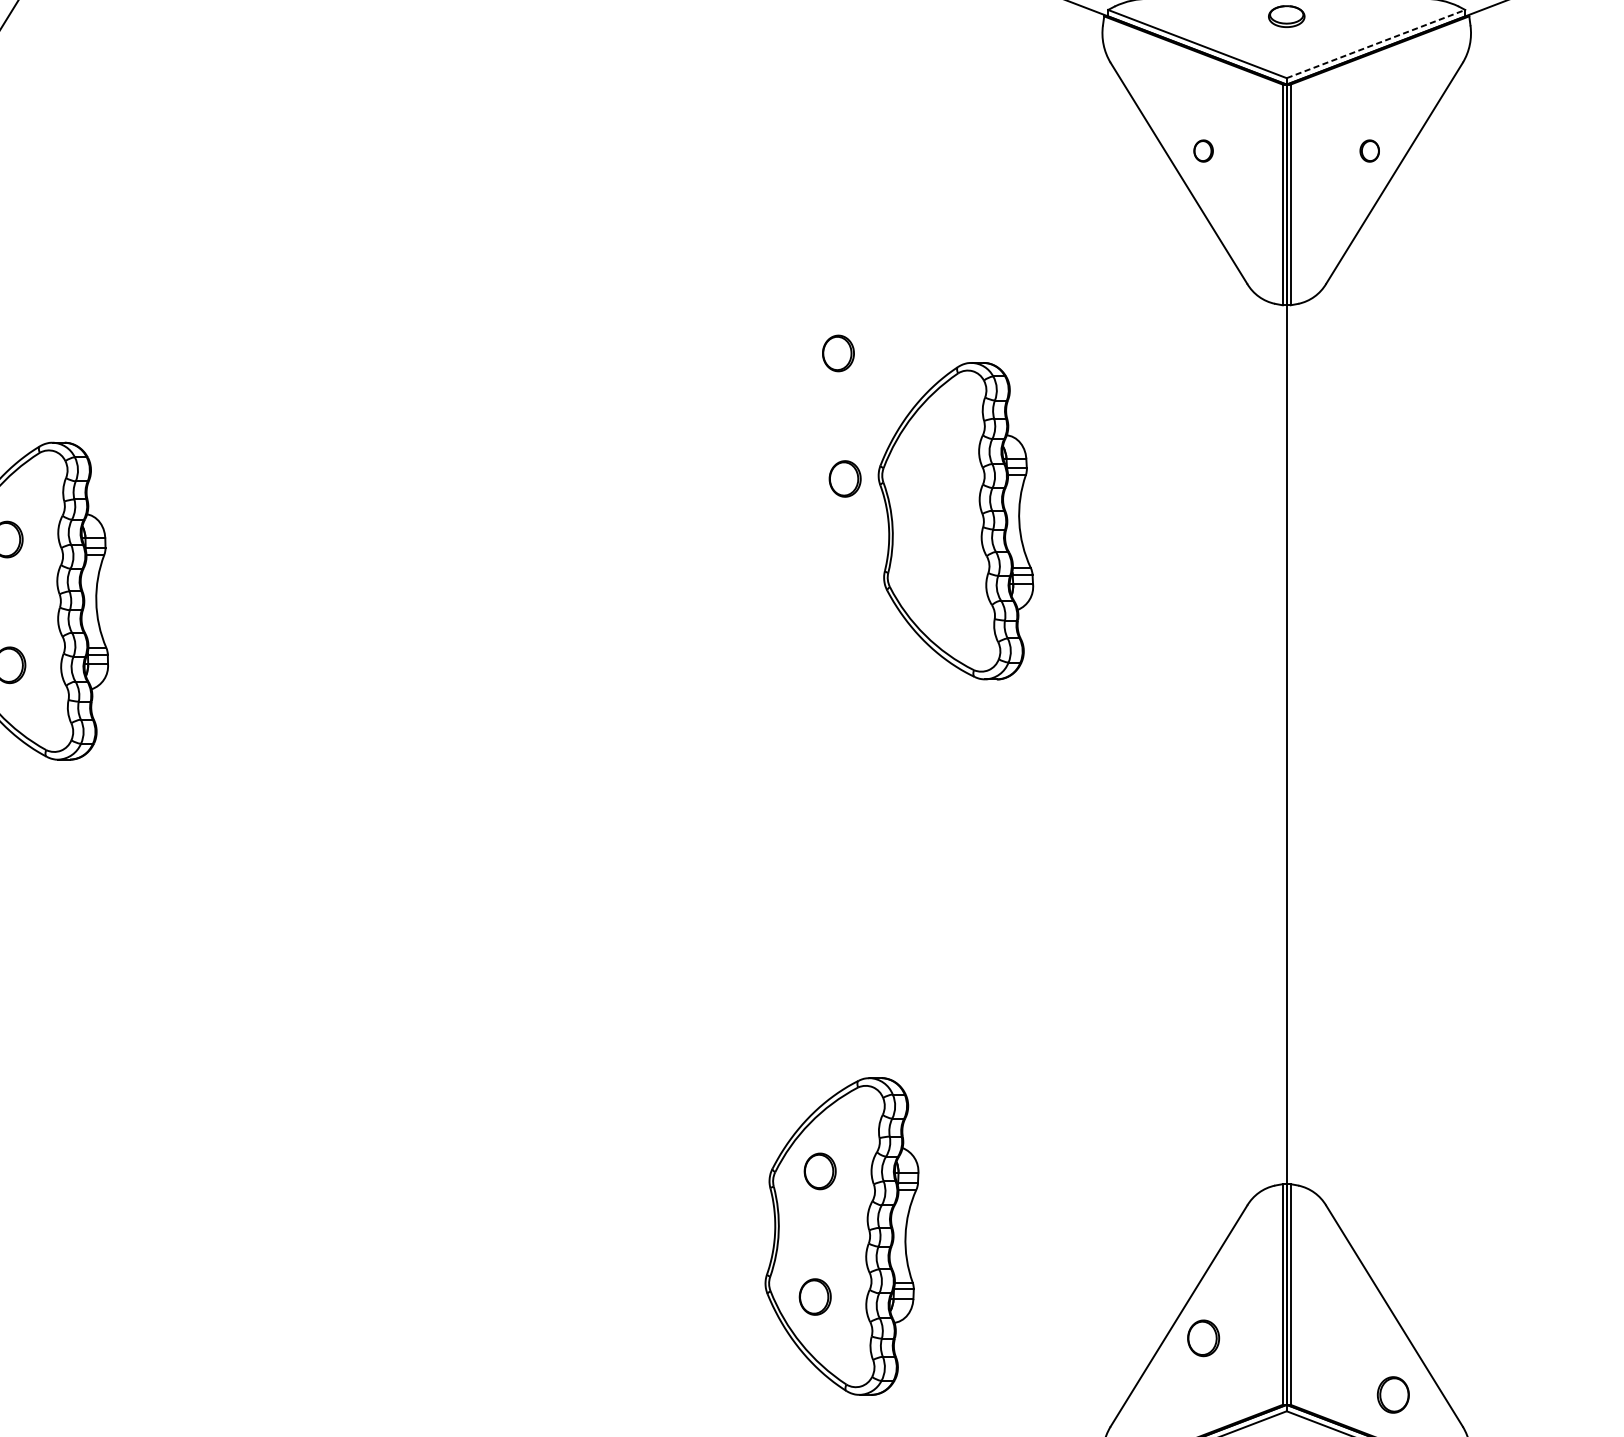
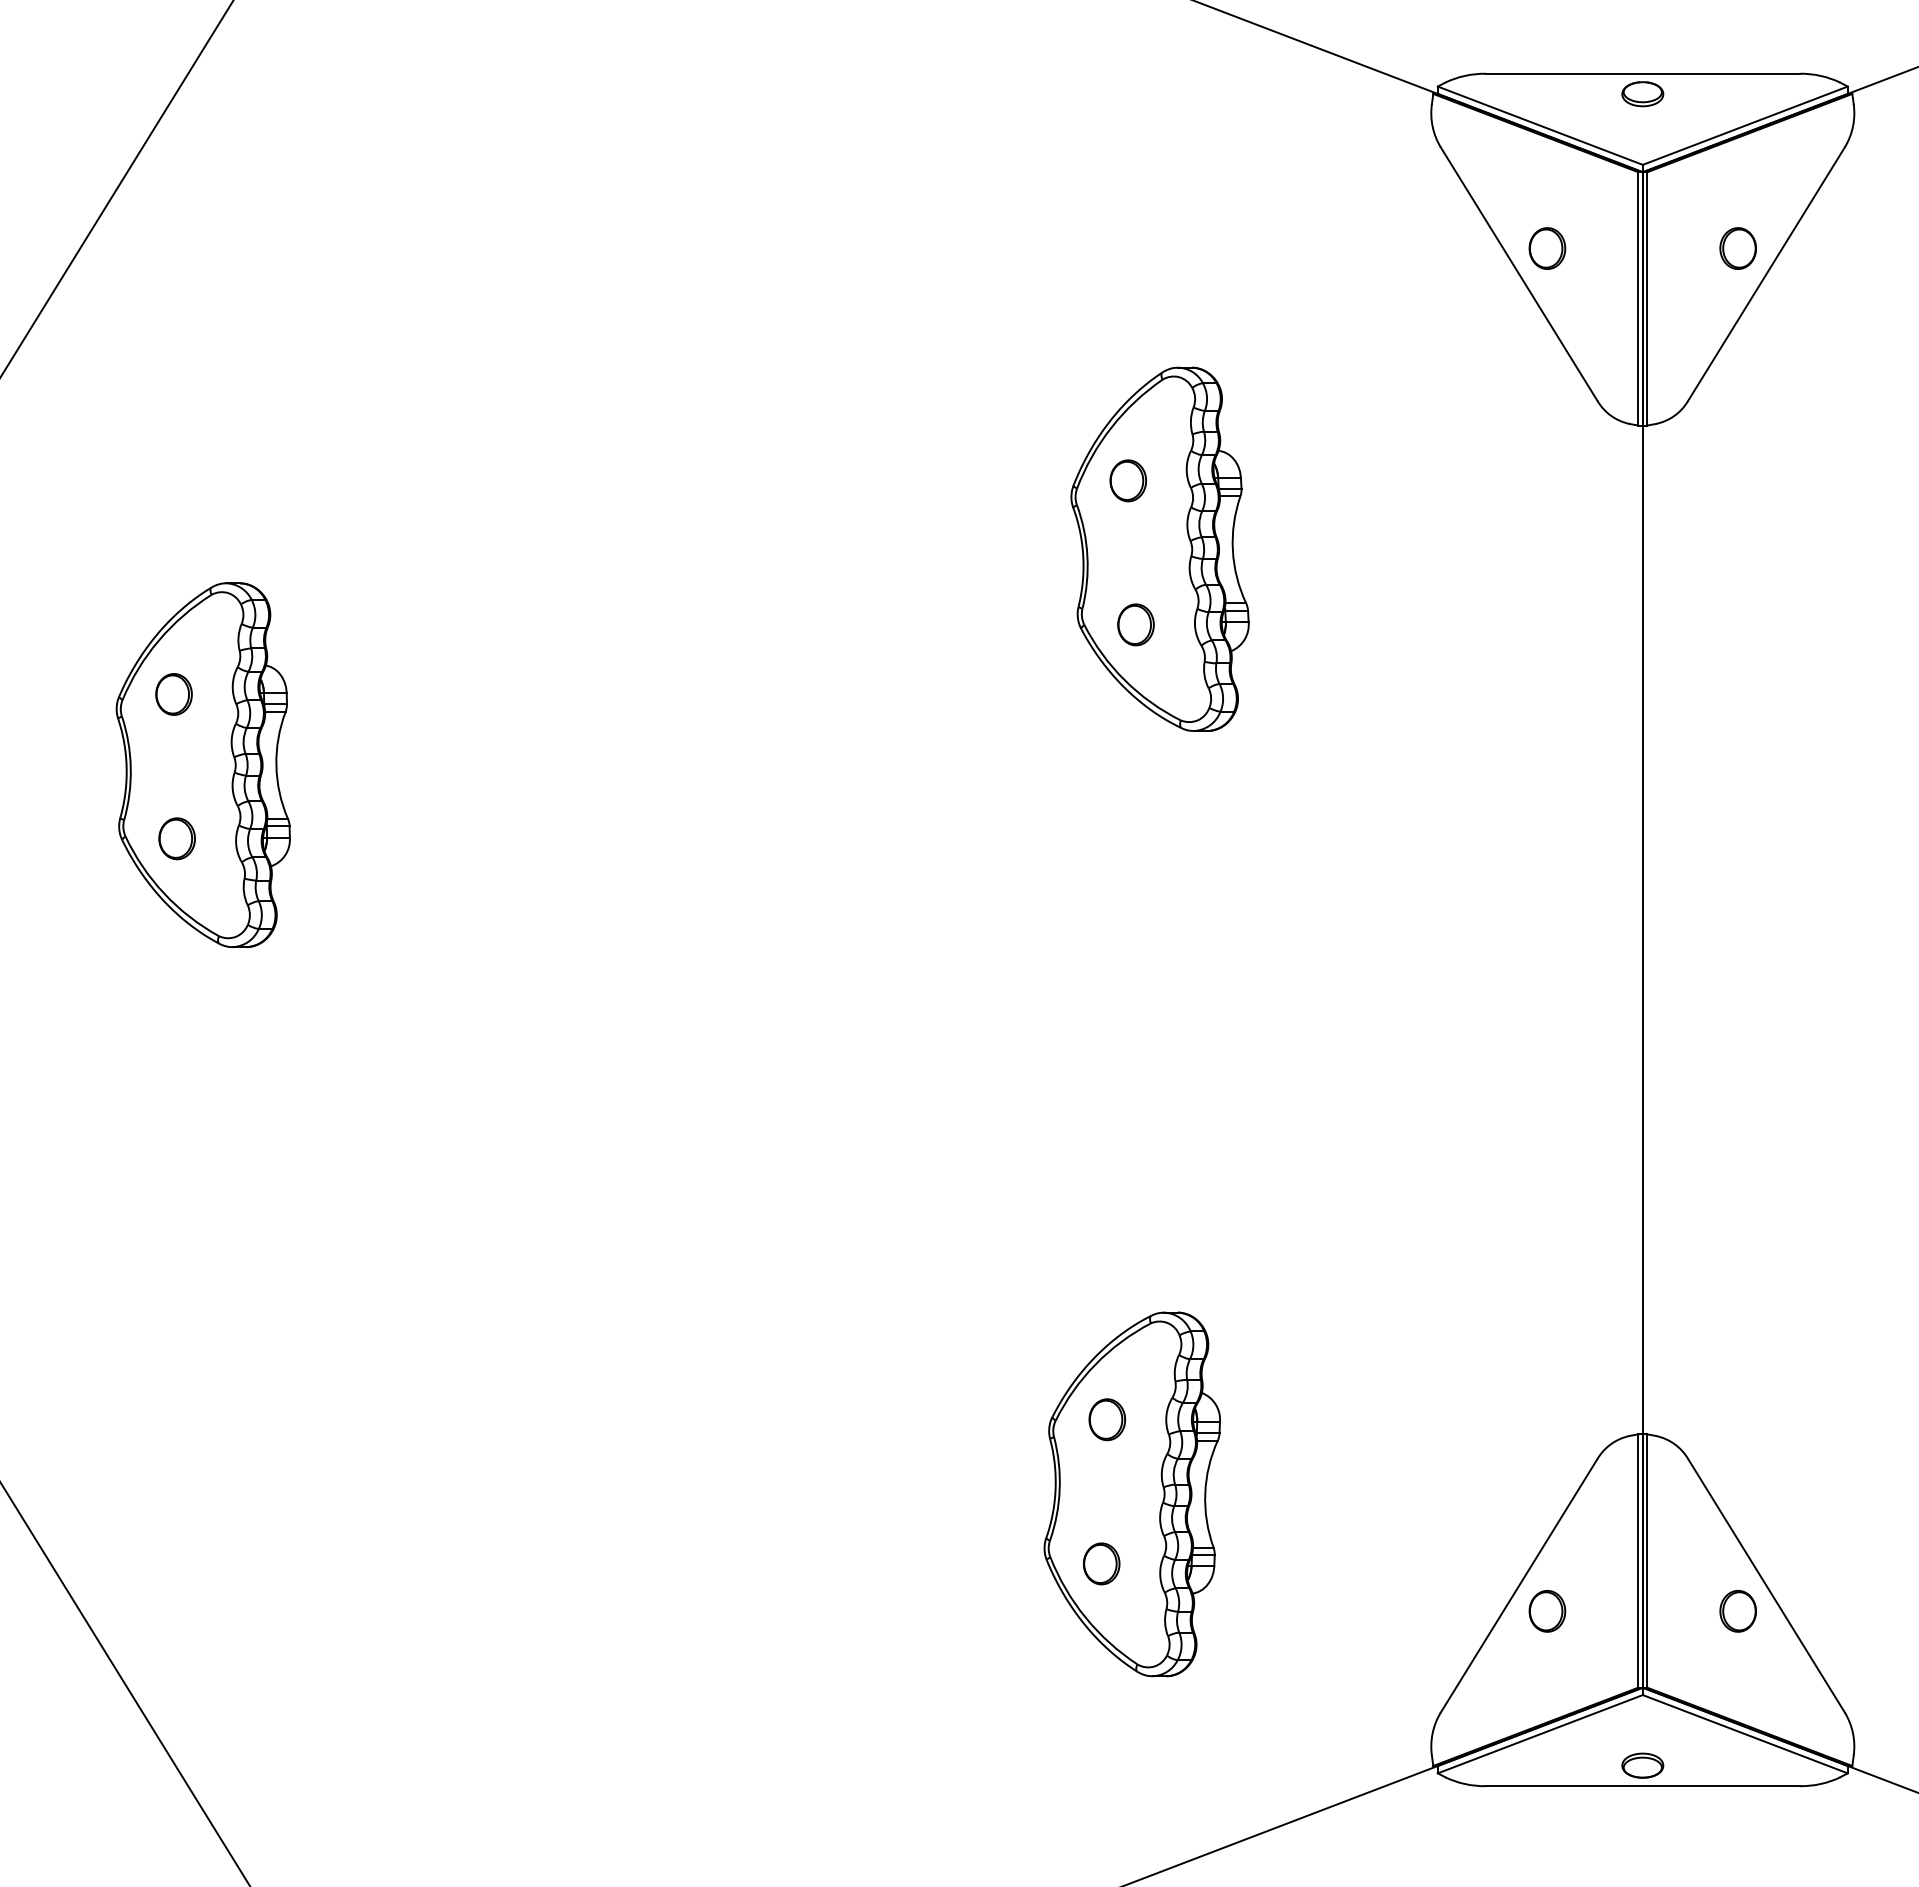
line: (1376, 43) -> (1745, 125), dashed -> solid
part: (1203, 151) -> (1547, 248), size x1.67
part: (1369, 151) -> (1737, 248), size x1.67
part: (955, 520) -> (1159, 548), moved
part: (1392, 1395) -> (1737, 1611), moved

